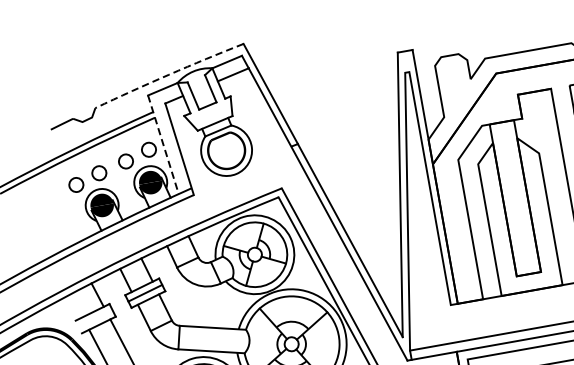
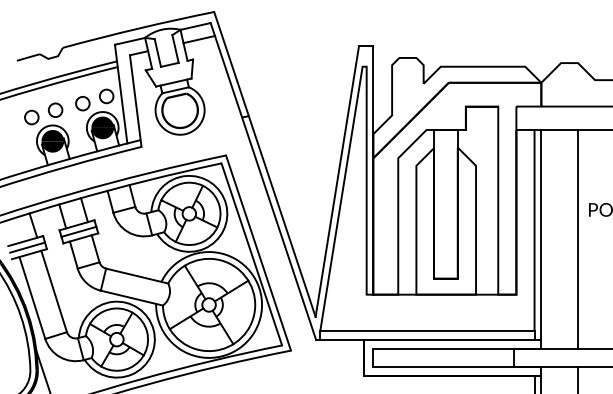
arc: (169, 74) -> (138, 28), dashed -> solid
line: (163, 145) -> (121, 94), dashed -> solid
line: (95, 318) -> (27, 247), added

